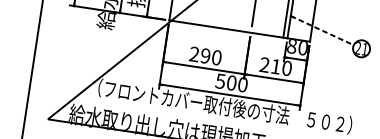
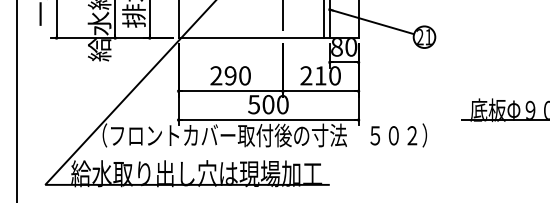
line: (322, 30) -> (371, 21), dashed -> solid

